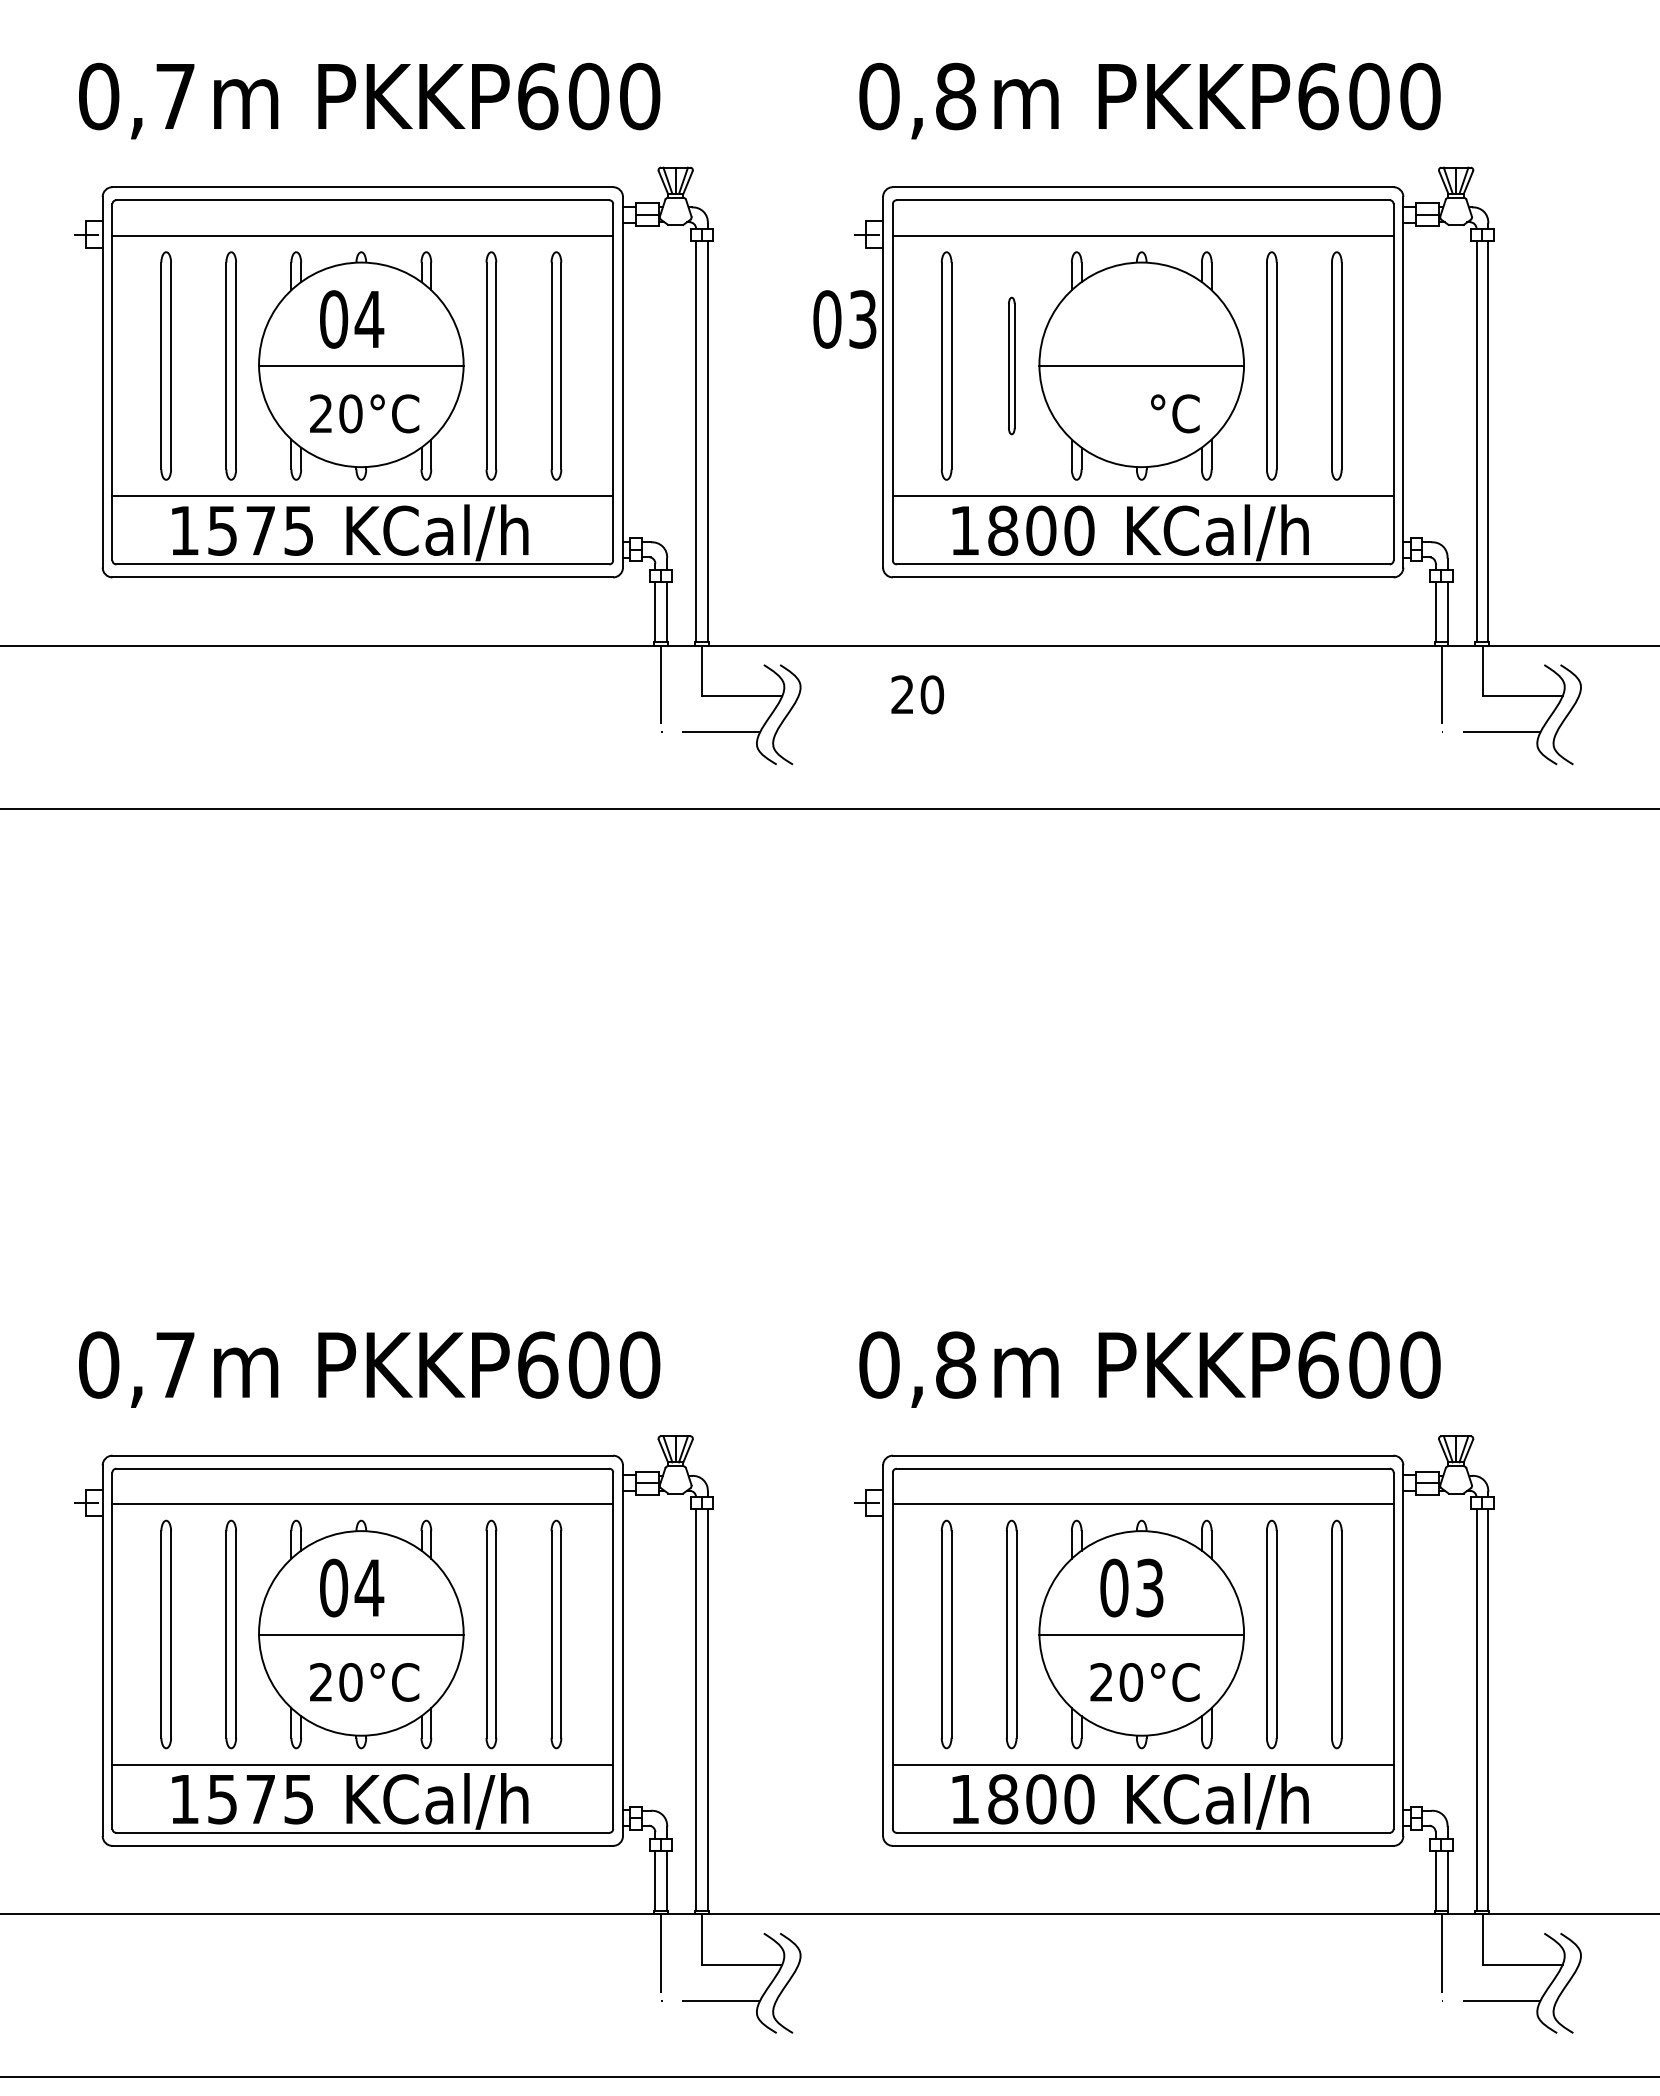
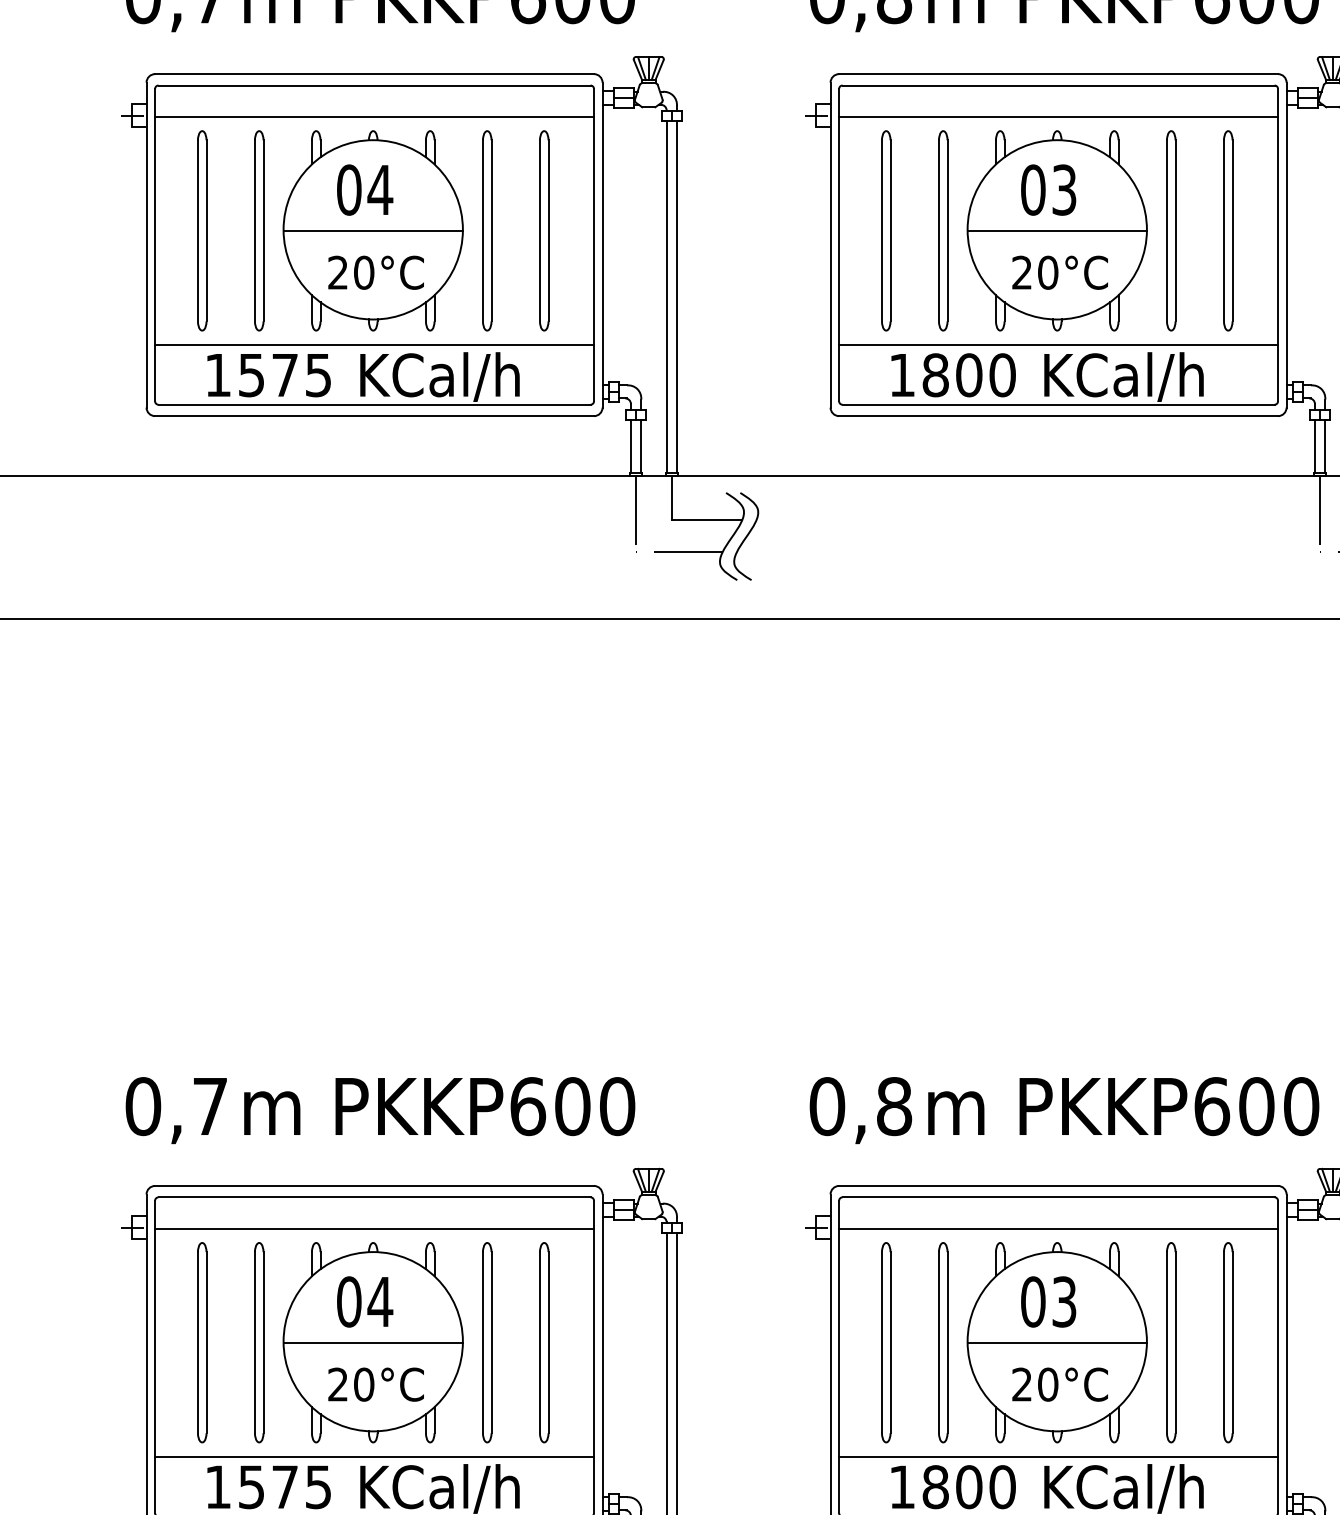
text: (844, 319) -> (1048, 190), moved
part: (1011, 365) -> (943, 230), size x1.67
text: (917, 694) -> (1035, 272), moved

